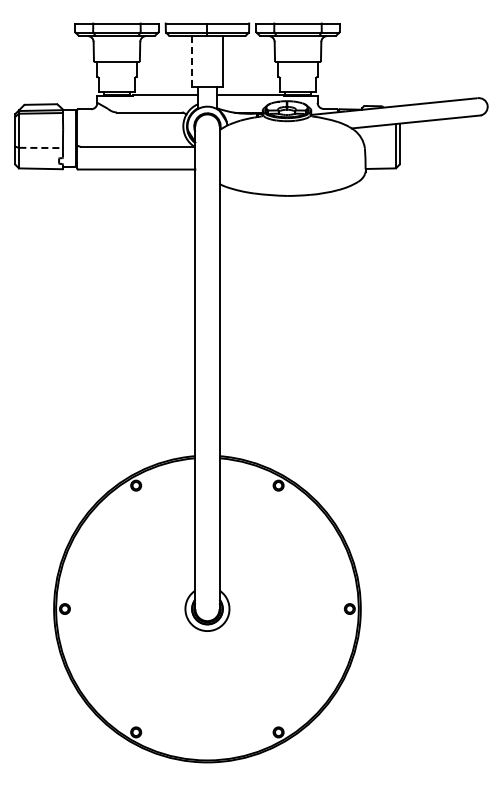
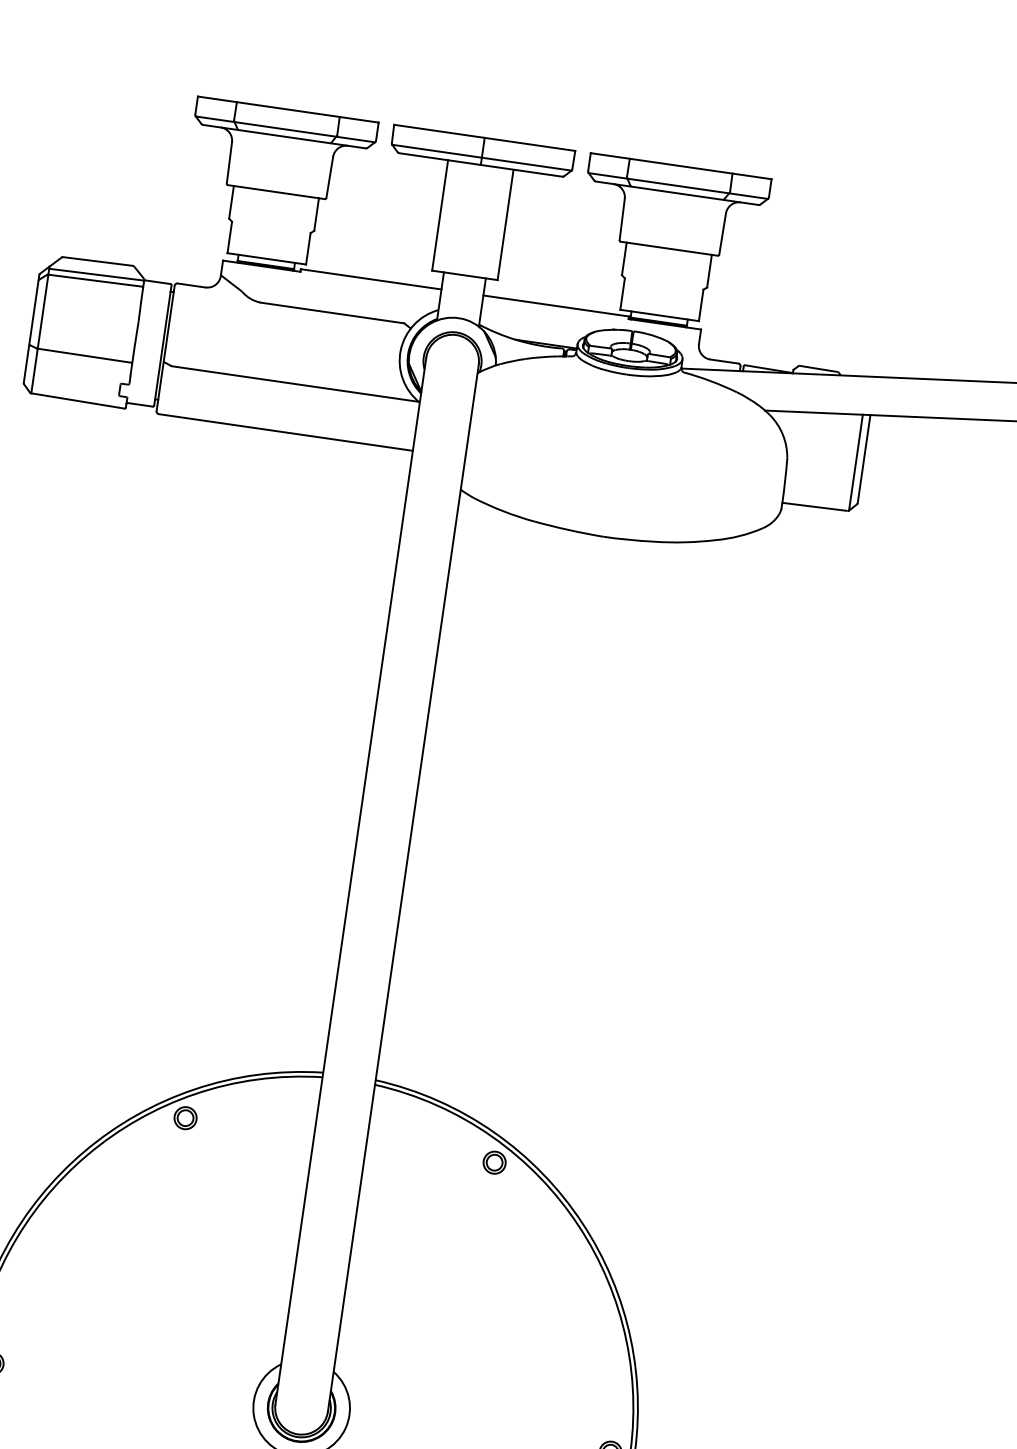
line: (192, 61) -> (440, 215), dashed -> solid
line: (40, 147) -> (83, 354), dashed -> solid

